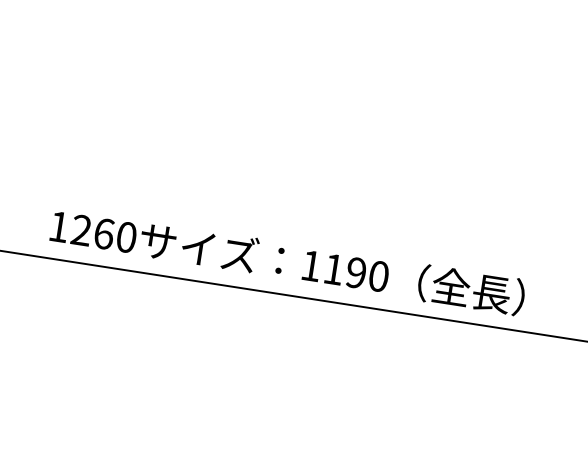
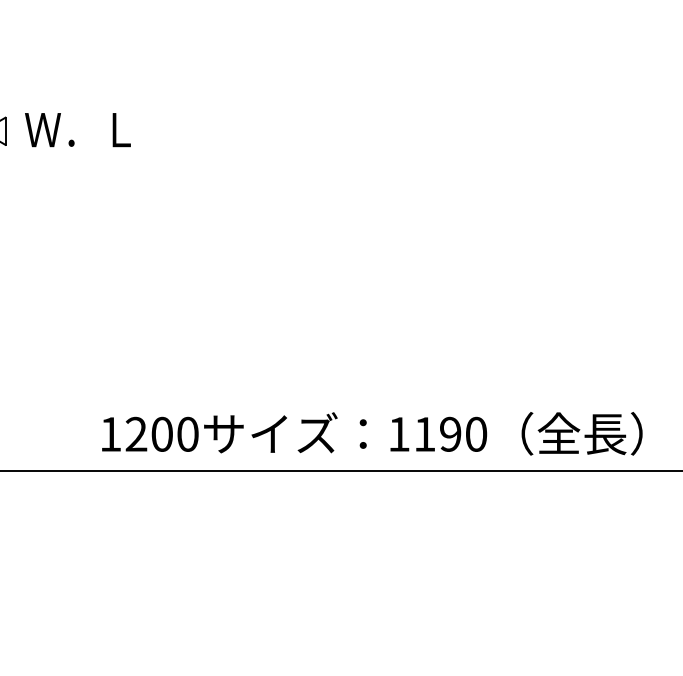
text: (104, 233) -> (162, 433), 1260 -> 1200

